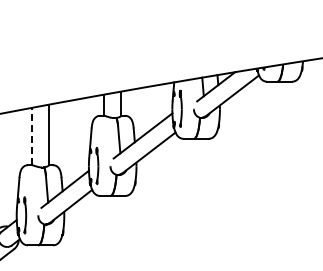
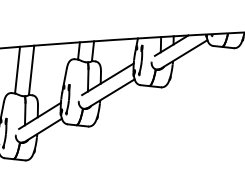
line: (31, 136) -> (17, 70), dashed -> solid

